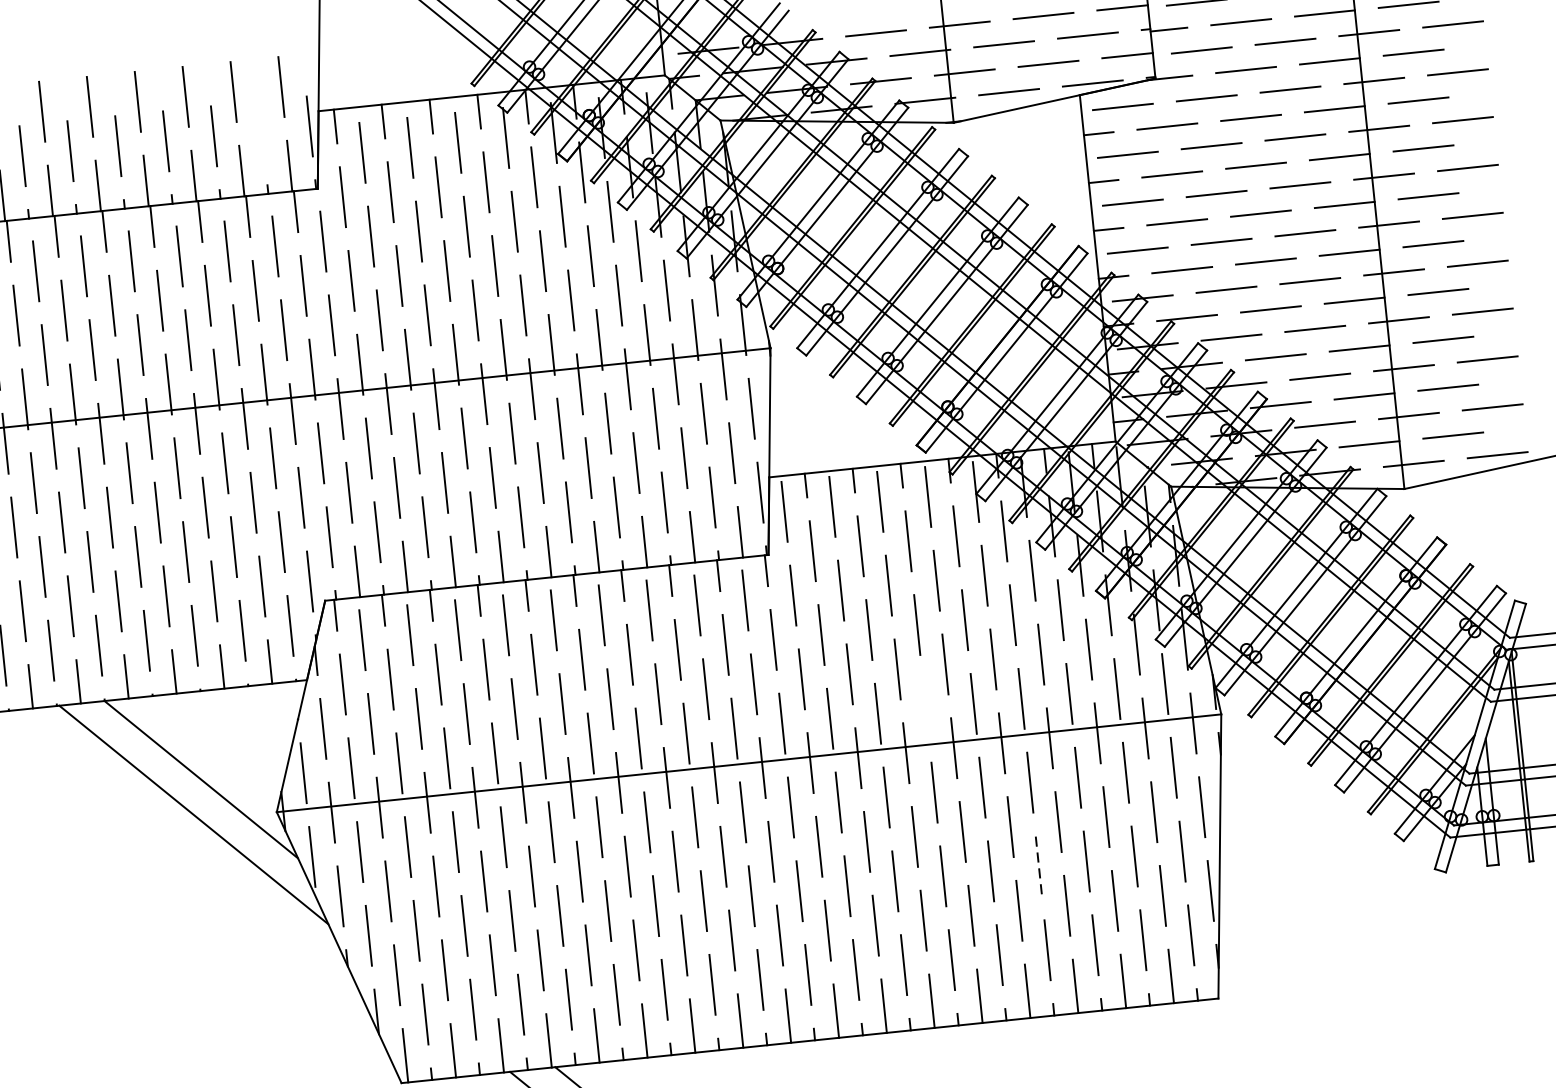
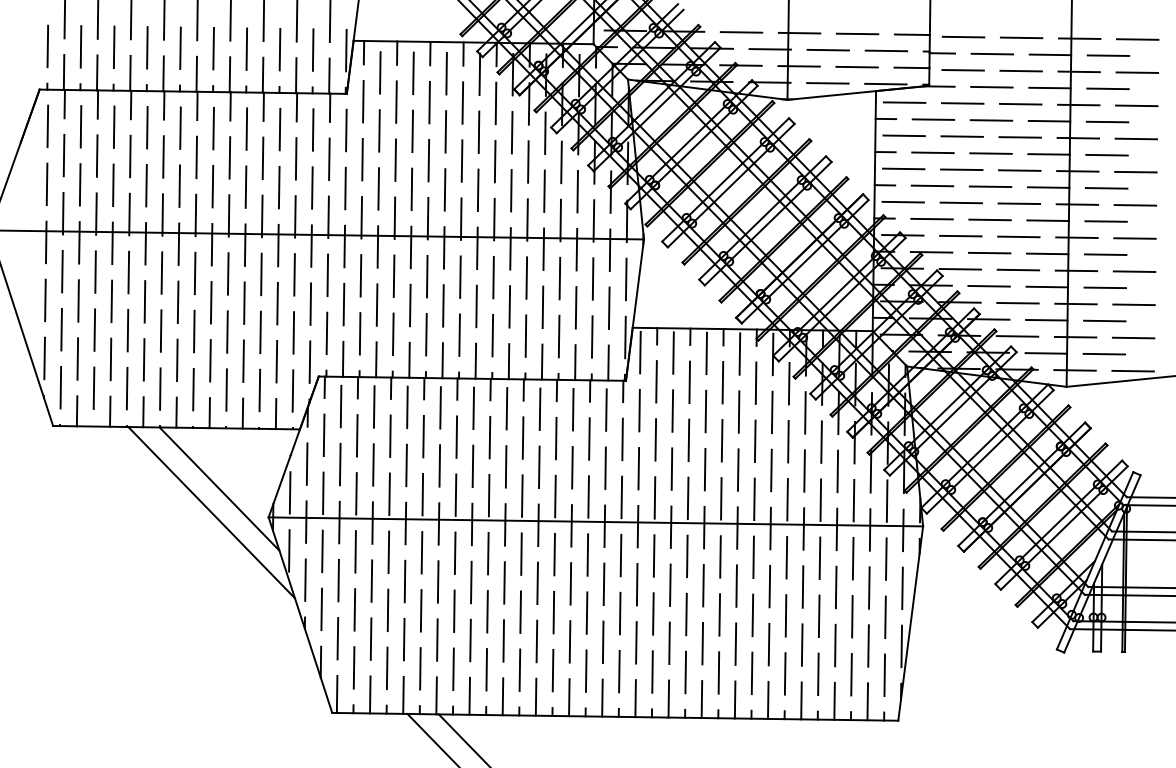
line: (260, 130) -> (312, 49), added
line: (926, 708) -> (721, 498), added
line: (1039, 865) -> (786, 615), dashed -> solid

